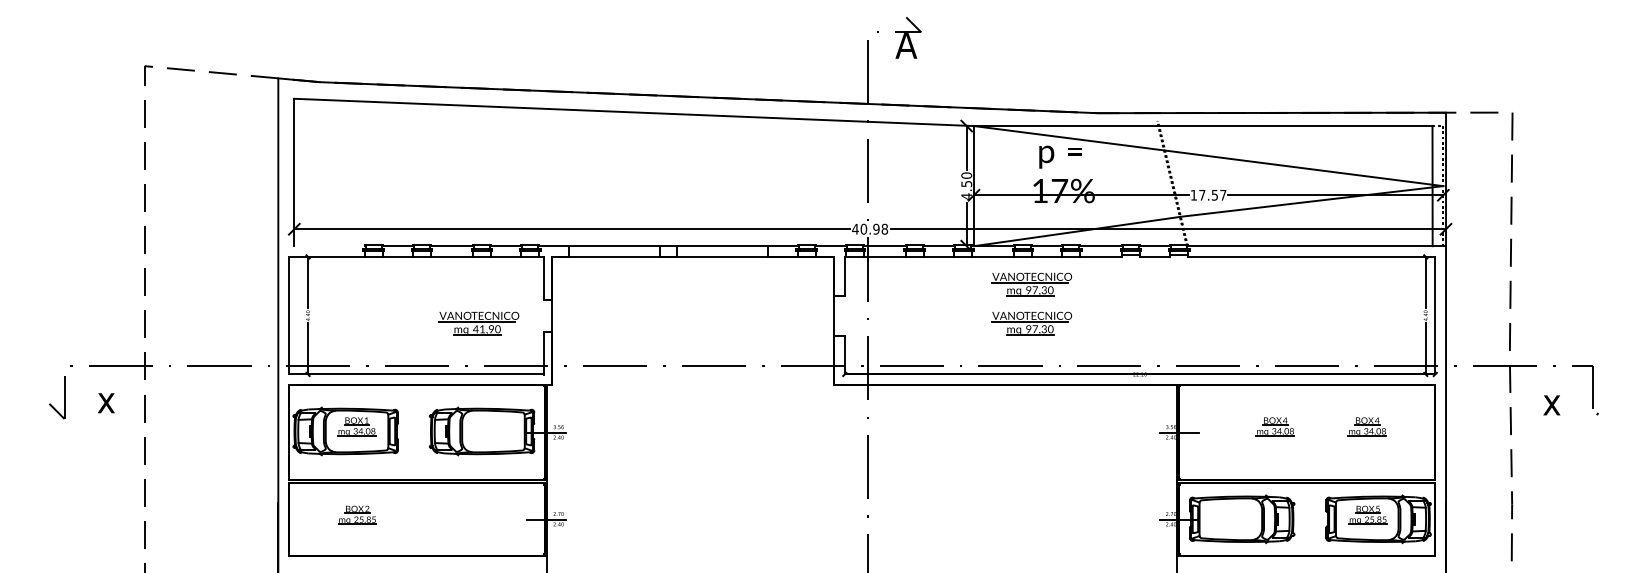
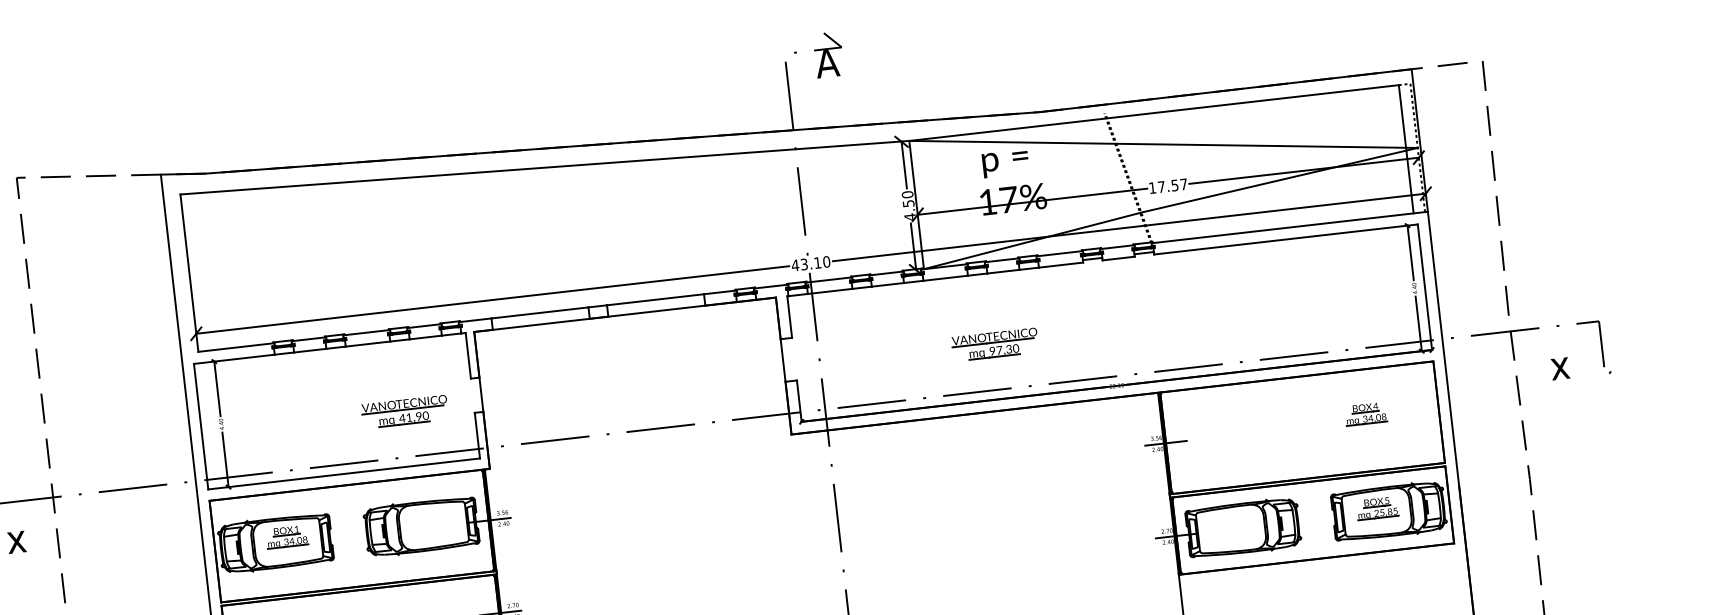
text: (874, 228) -> (815, 262), 40.98 -> 43.10
line: (329, 246) -> (235, 347), added
part: (1031, 284) -> (990, 303), removed
part: (1274, 426) -> (1266, 425), removed

